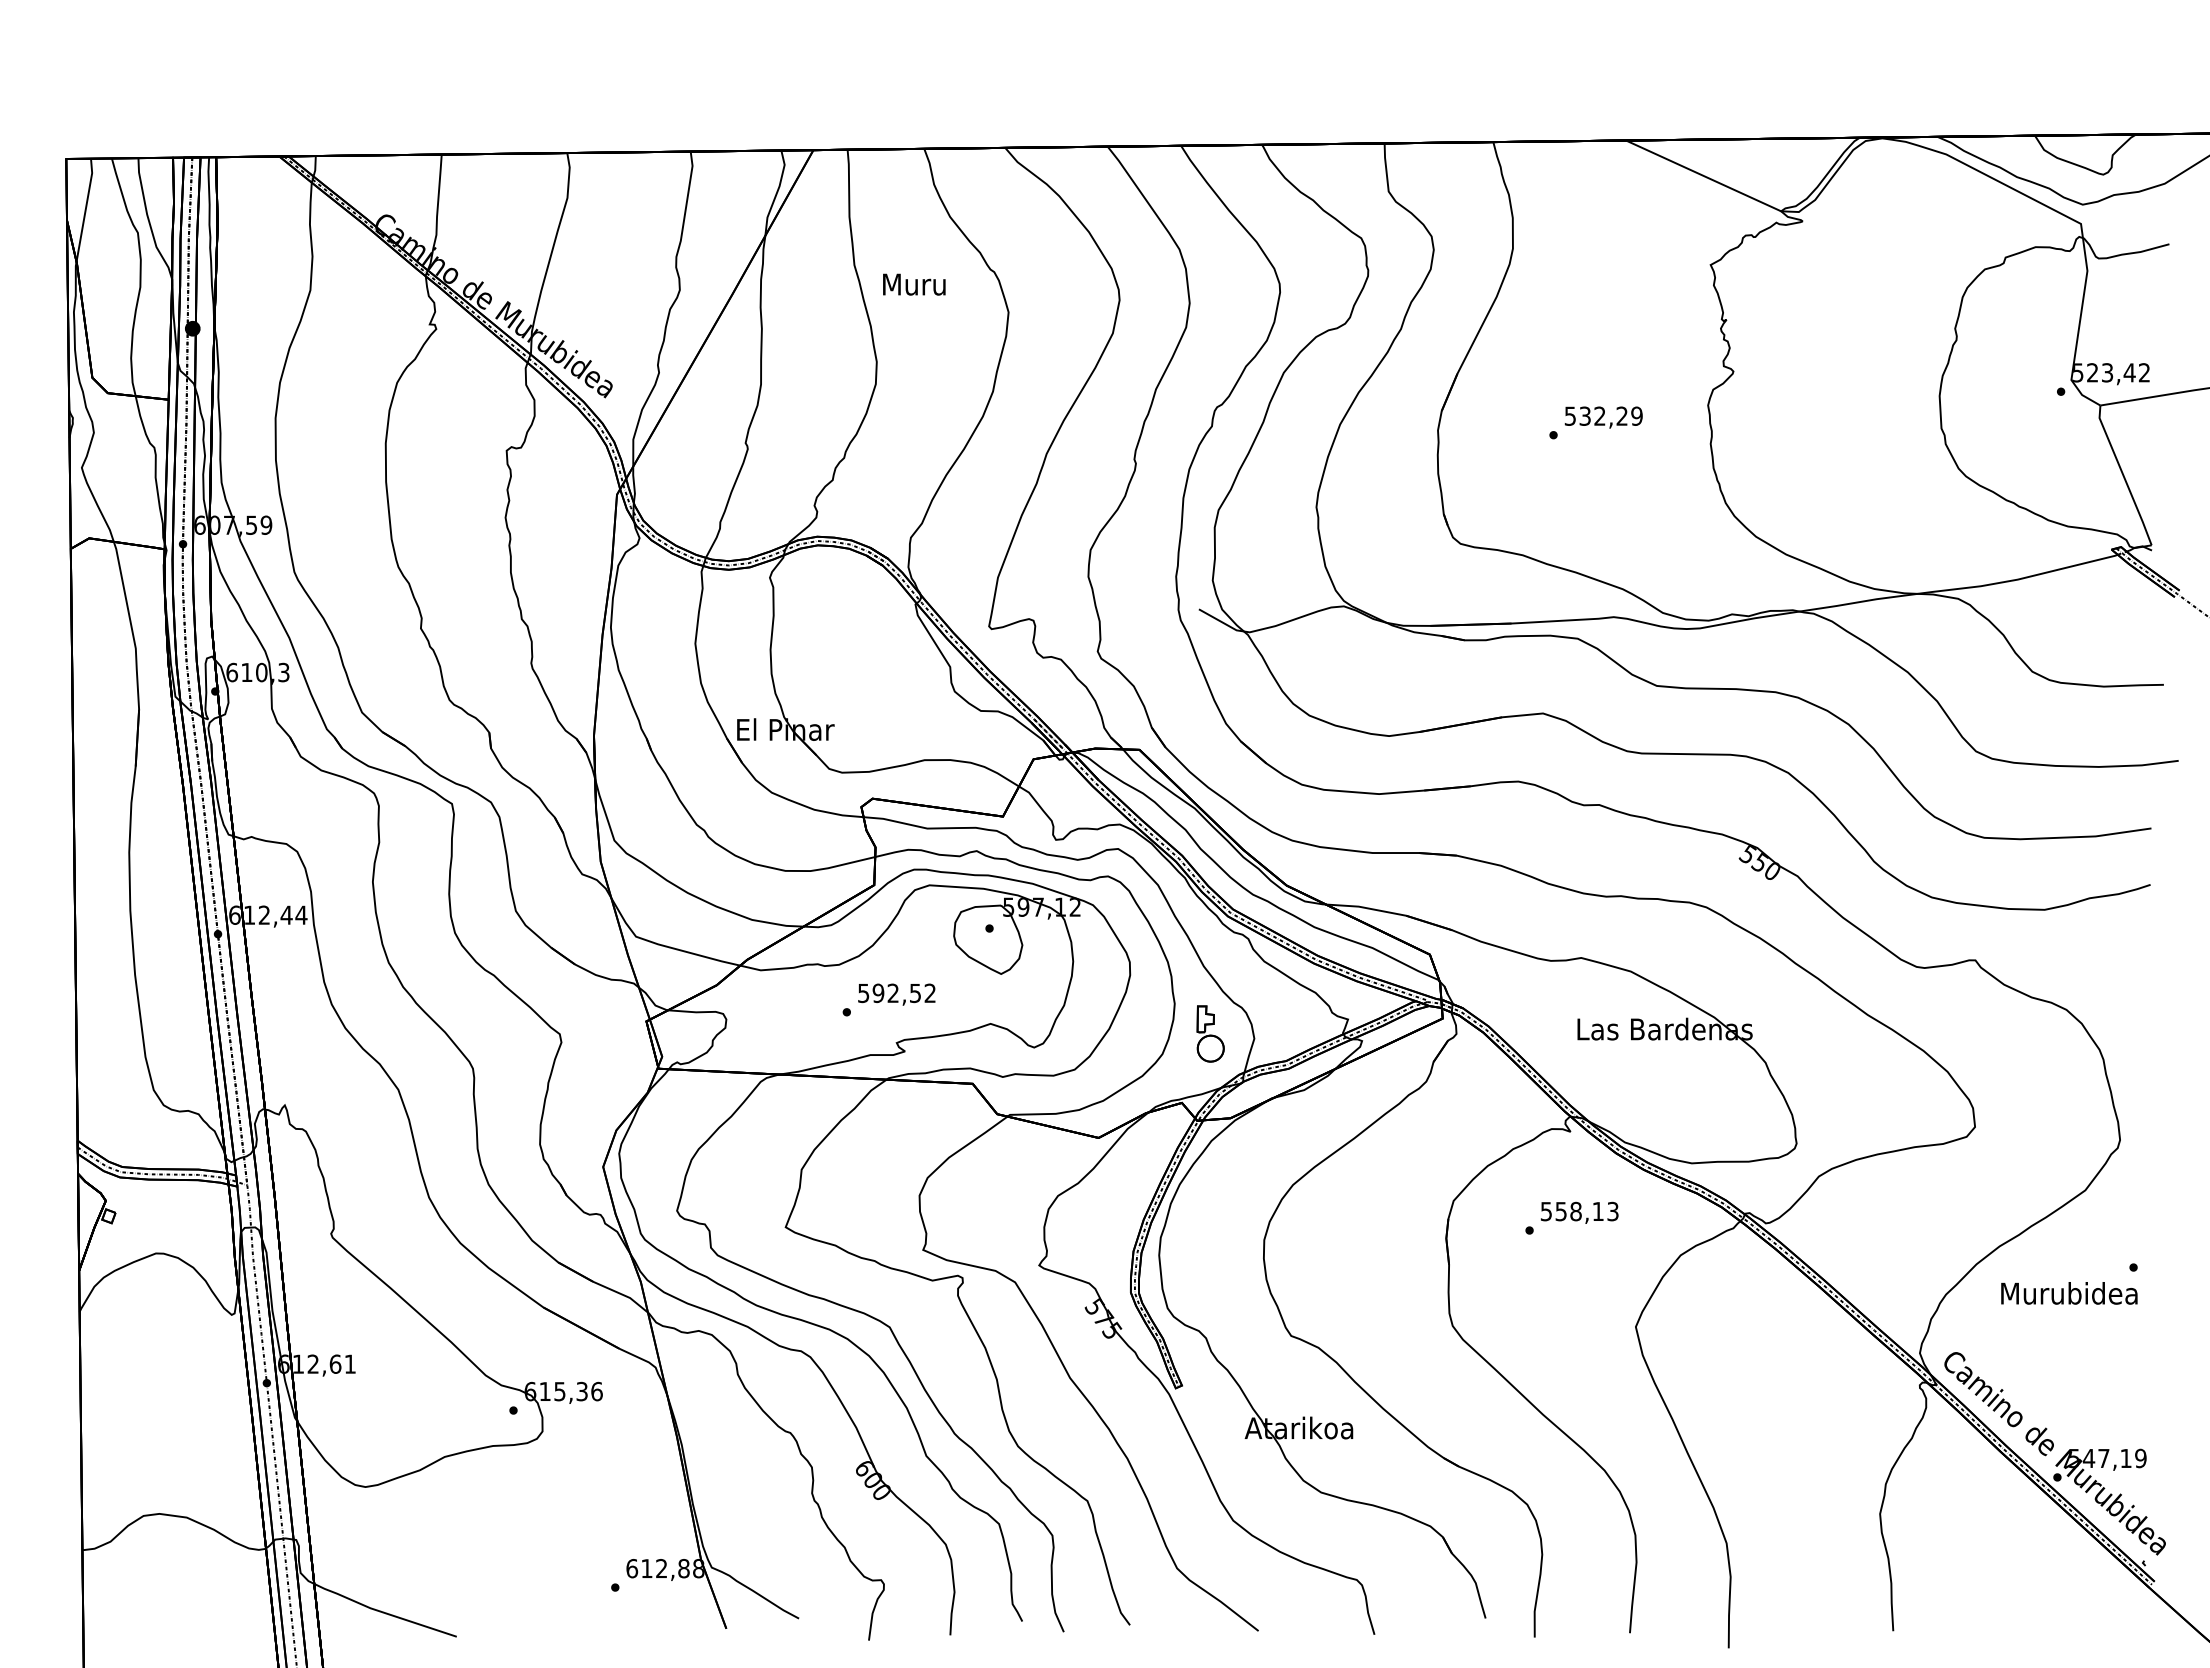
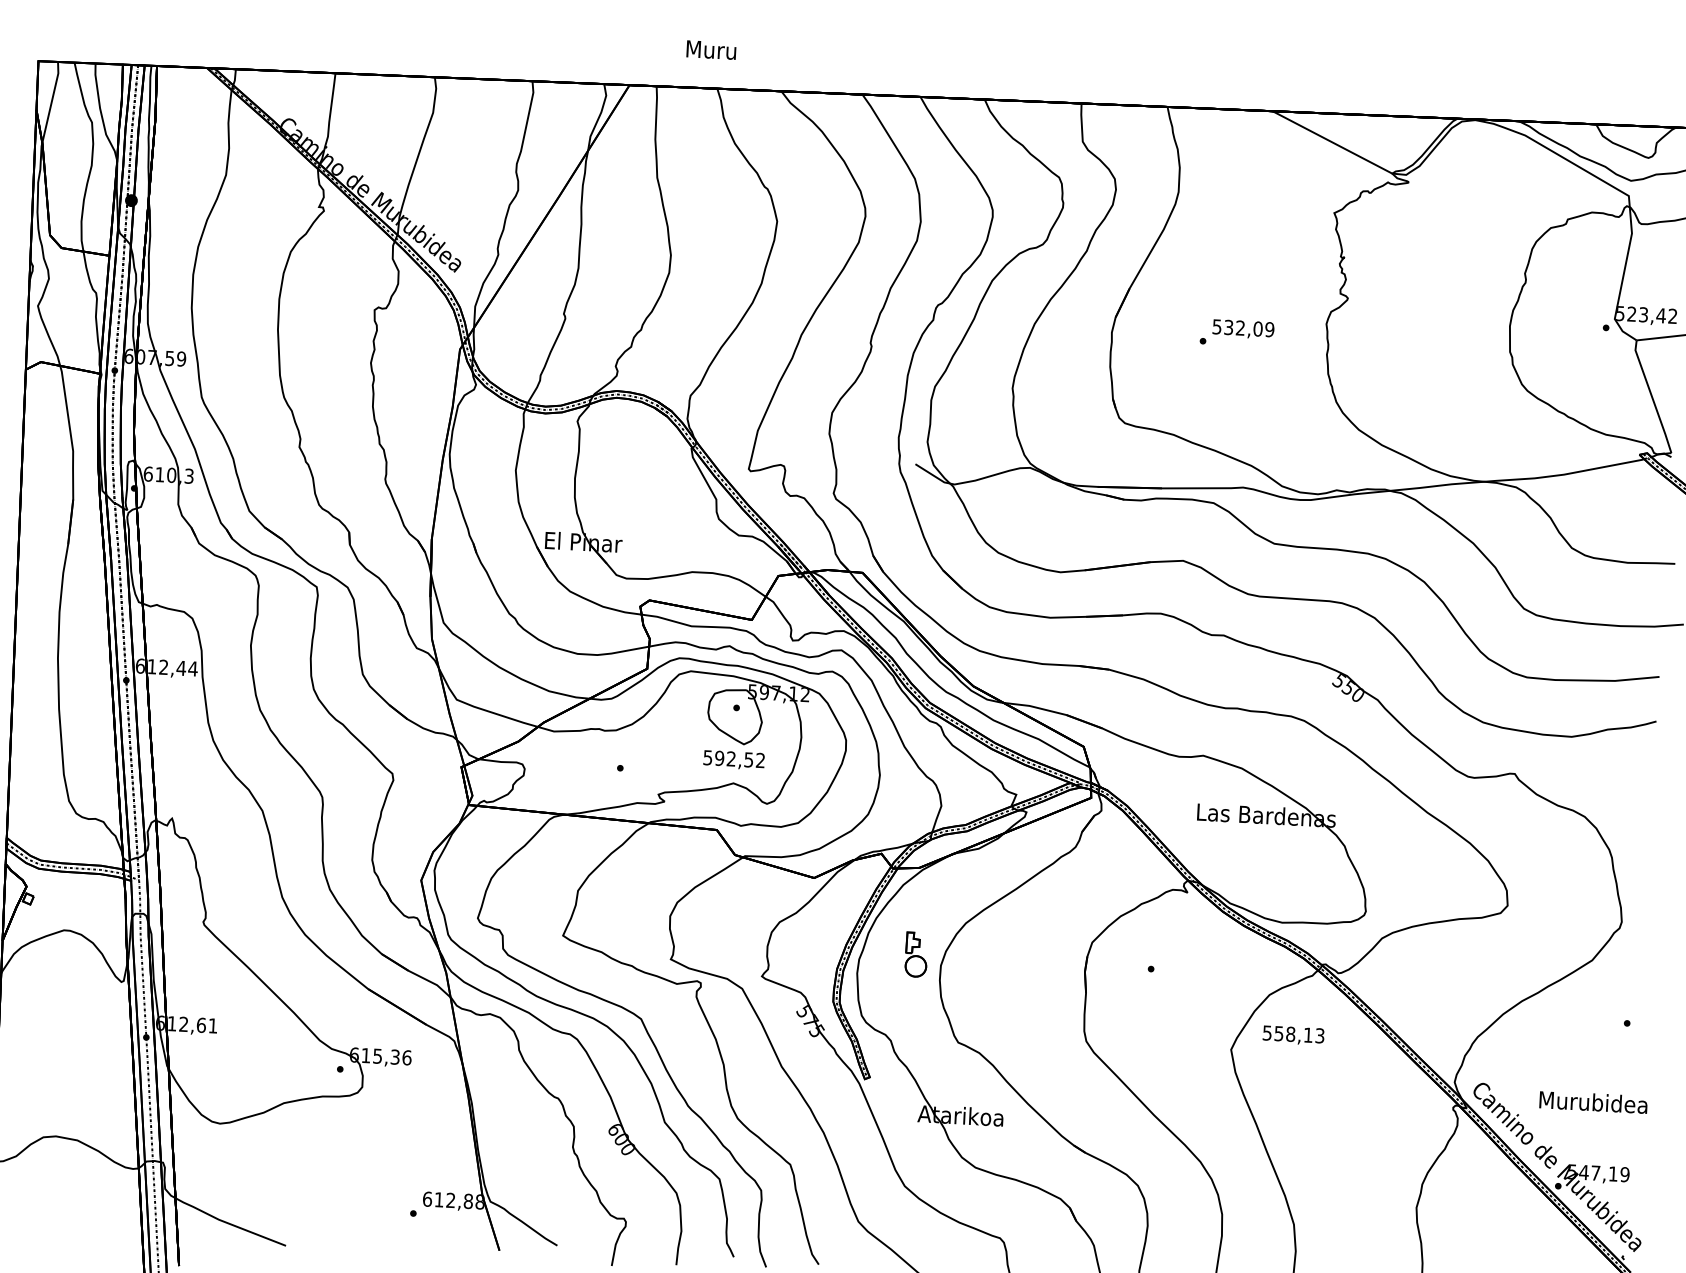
text: (914, 284) -> (711, 50), moved
text: (1622, 415) -> (1258, 328), 532,29 -> 532,09
text: (896, 994) -> (733, 760), moved
part: (1210, 1033) -> (916, 954), moved
text: (1579, 1212) -> (1293, 1035), moved
text: (2069, 1293) -> (1593, 1102), moved

